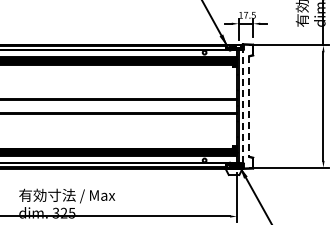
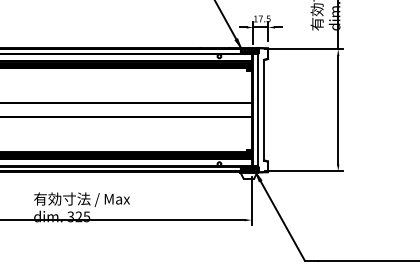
line: (242, 105) -> (257, 109), dashed -> solid
line: (249, 106) -> (264, 110), dashed -> solid

